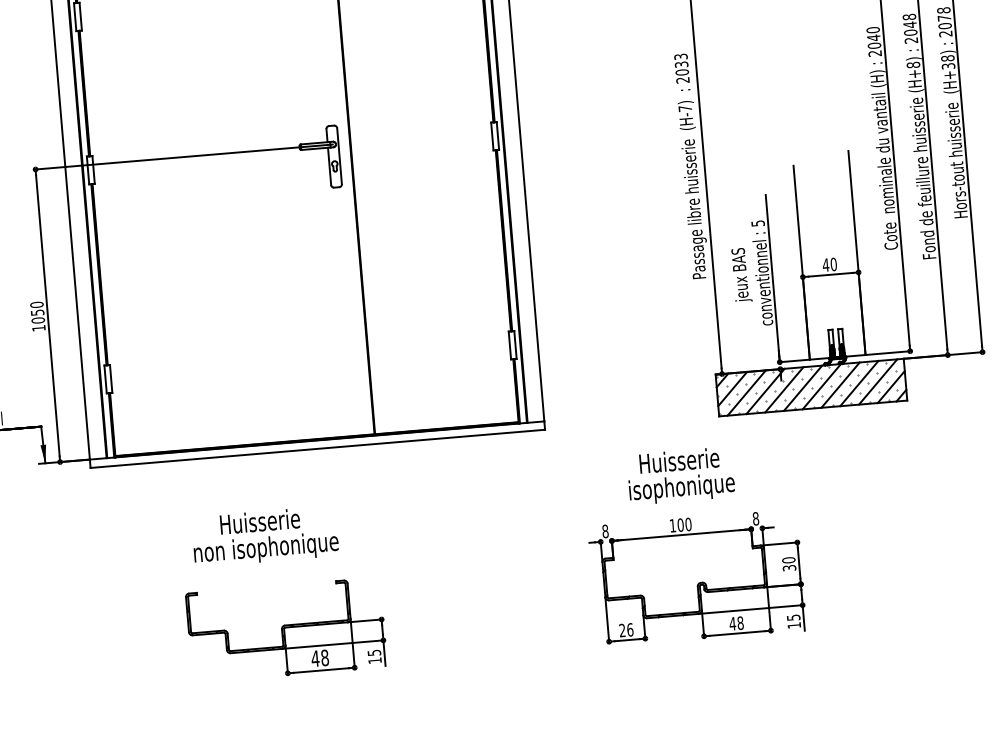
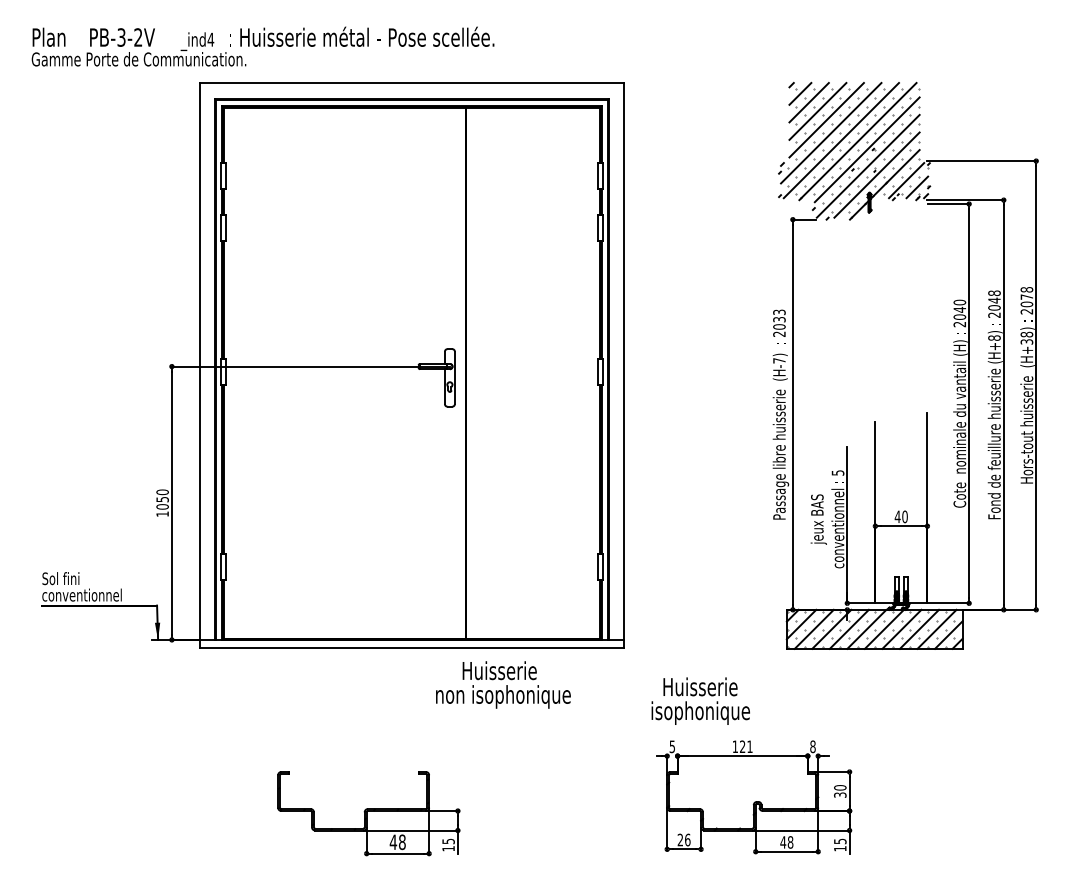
text: (680, 475) -> (700, 700), moved
text: (683, 524) -> (745, 746), 100 -> 121
text: (605, 531) -> (672, 746), 8 -> 5
text: (265, 535) -> (503, 684), moved

